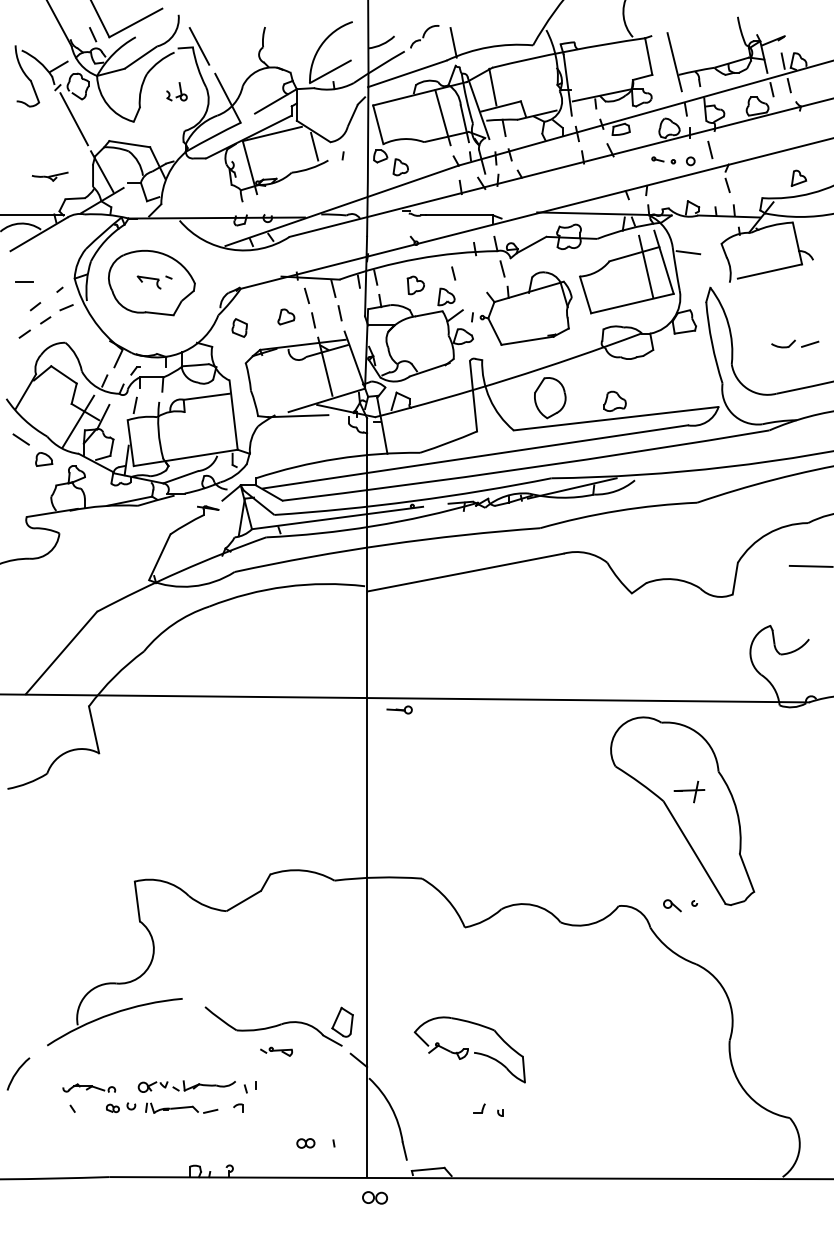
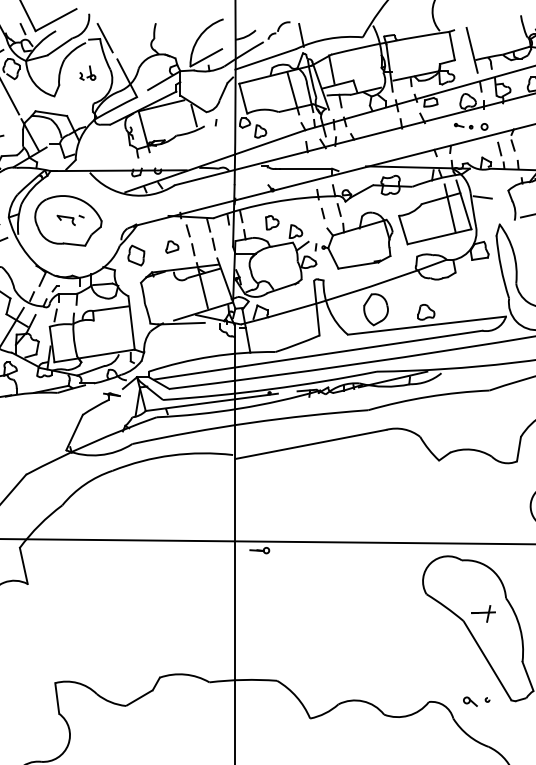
line: (710, 149) -> (499, 148), moved
line: (453, 273) -> (322, 213), moved
part: (239, 327) -> (136, 255), size x1.43

